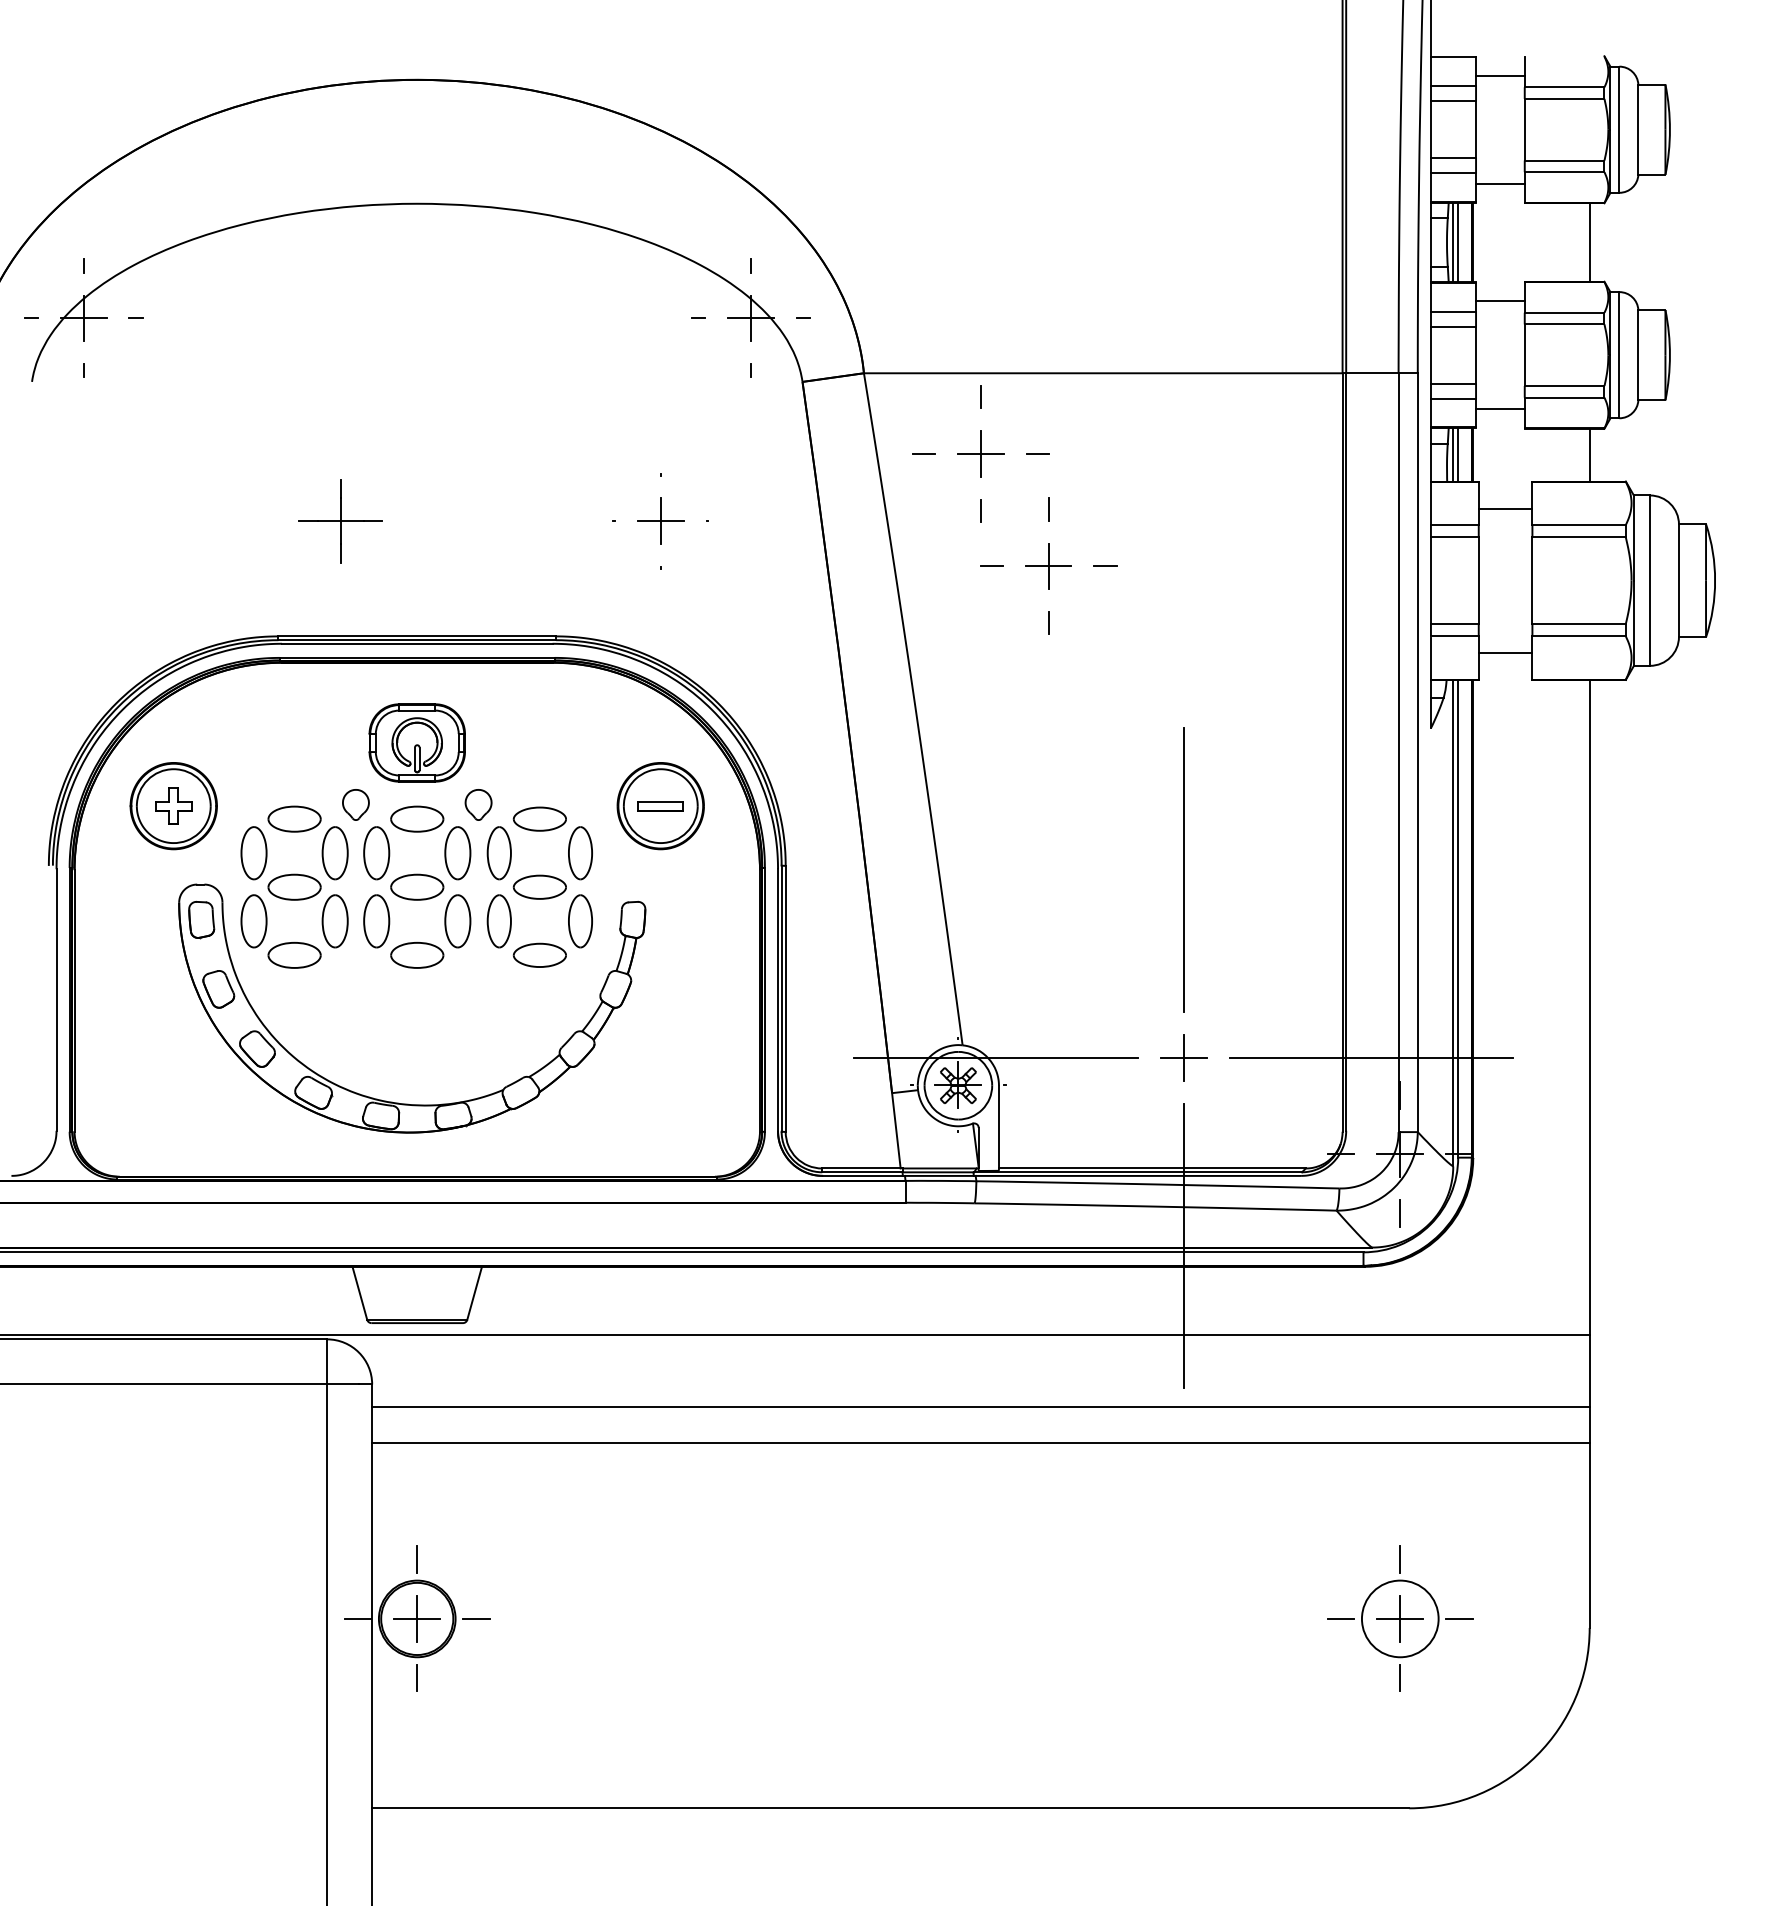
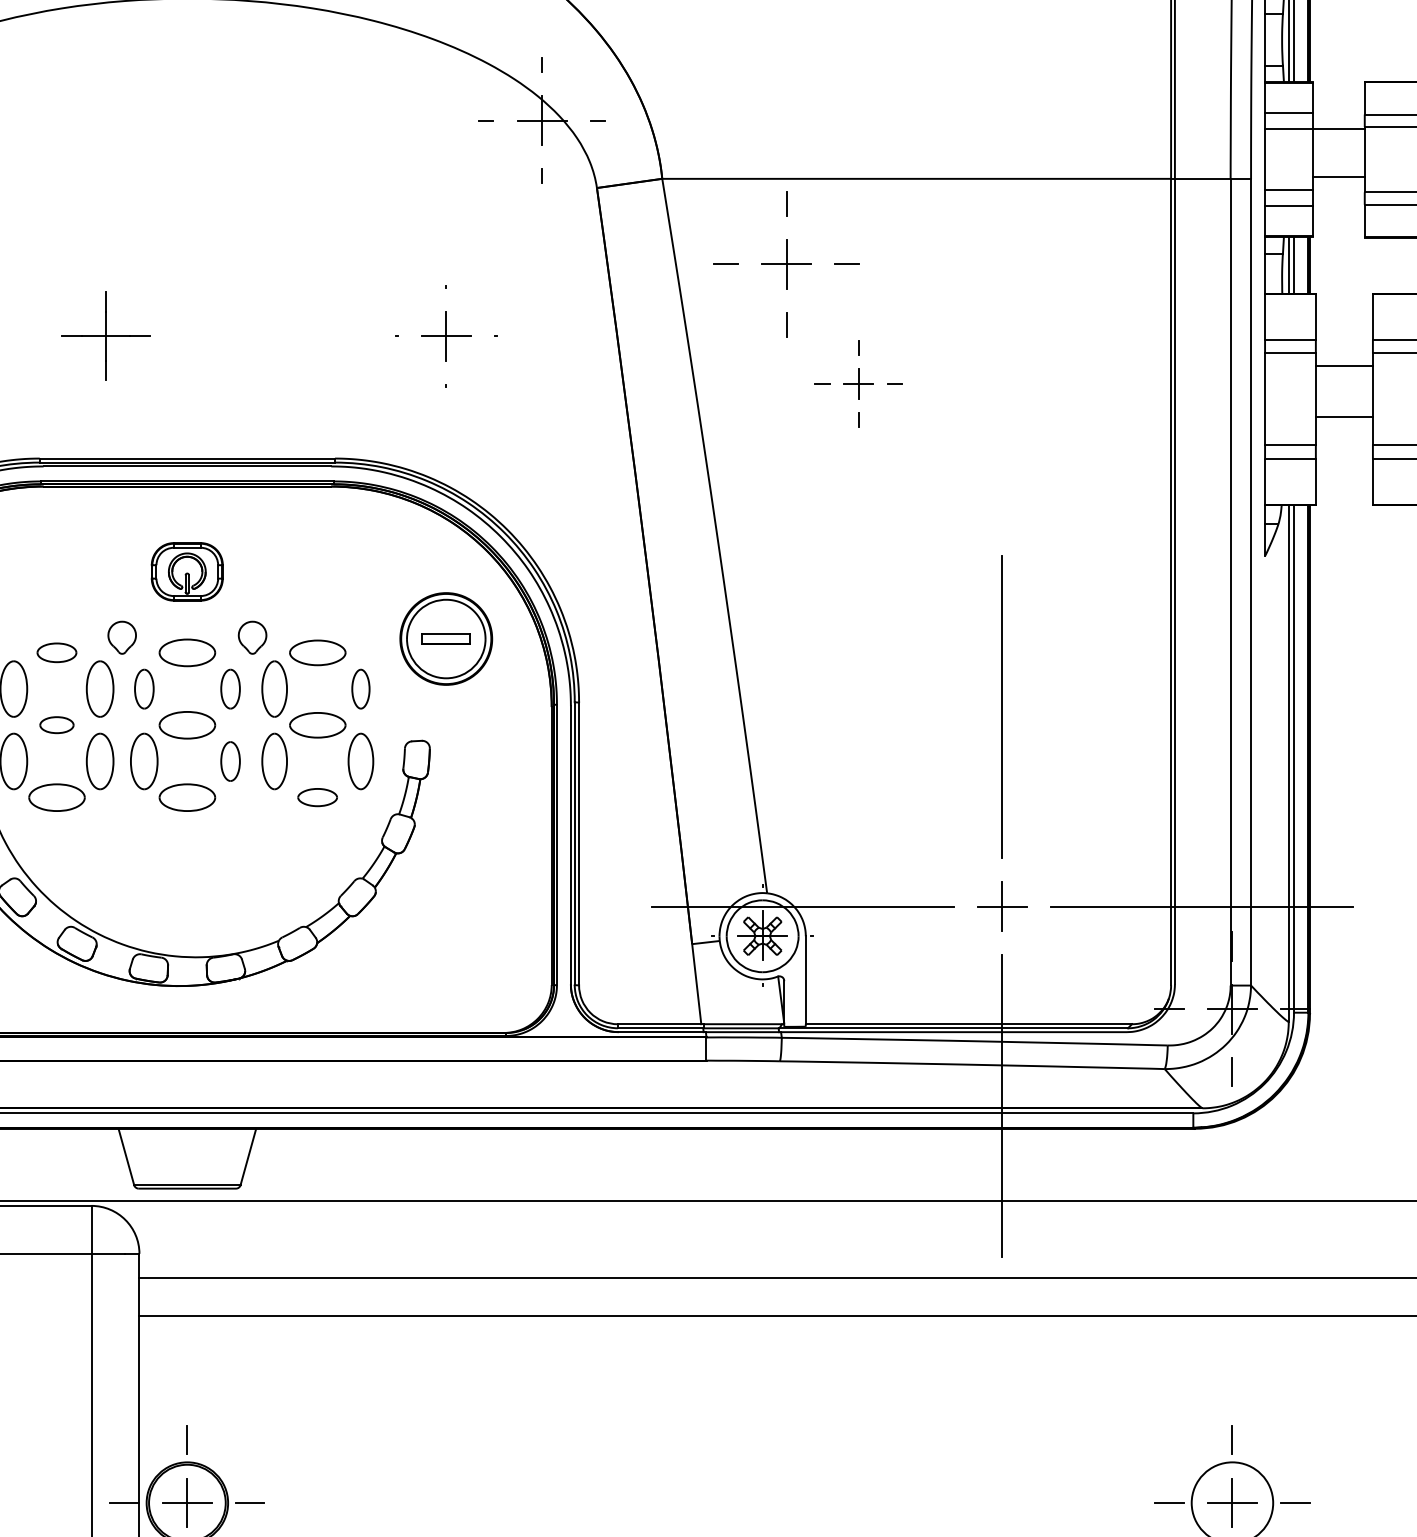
line: (1500, 301) -> (1338, 176), moved
line: (1500, 409) -> (1338, 129), moved
line: (1505, 508) -> (1344, 417), moved
part: (1048, 565) -> (858, 383), size x0.6
line: (1505, 652) -> (1344, 365), moved
part: (416, 742) -> (186, 571), size x0.7
part: (294, 818) -> (56, 652), size x0.7
part: (376, 853) -> (144, 689), size x0.7
part: (457, 853) -> (230, 689), size x0.7
part: (580, 853) -> (360, 689), size x0.7
part: (294, 886) -> (56, 724), size x0.6
part: (457, 921) -> (230, 761), size x0.7
part: (539, 954) -> (317, 796), size x0.7

